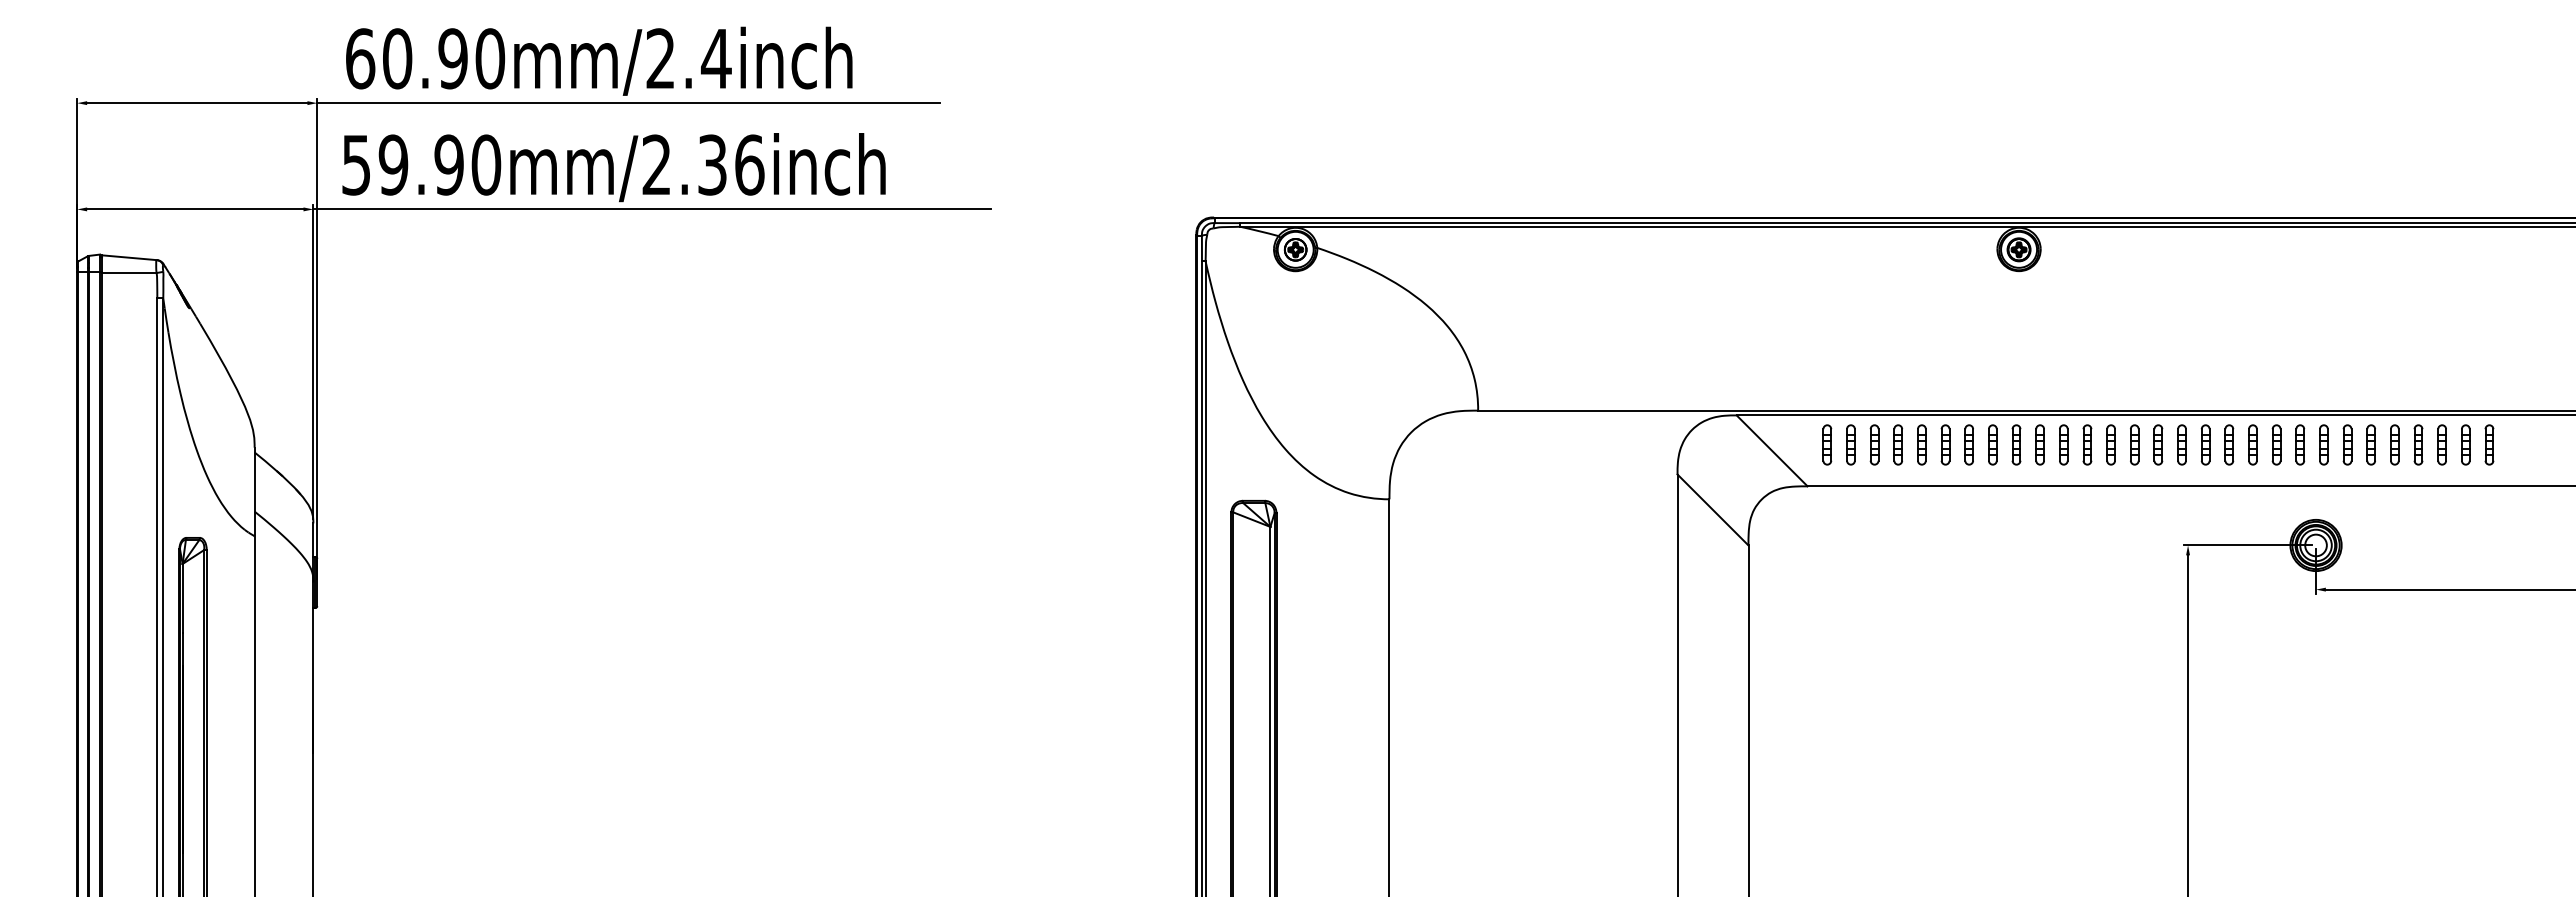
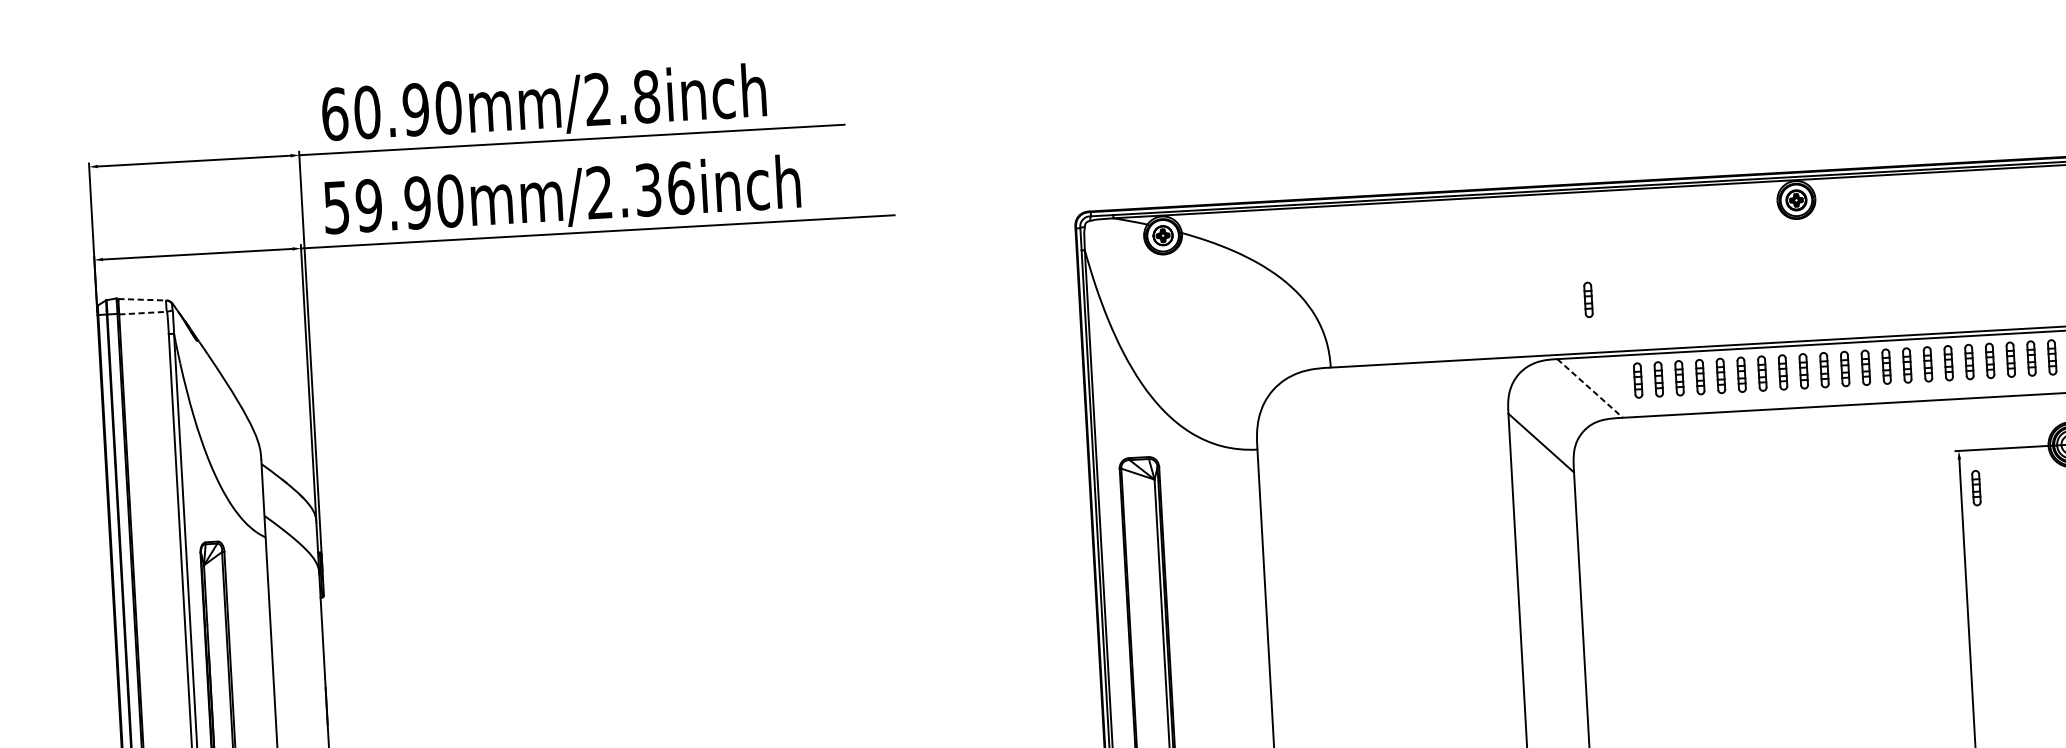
text: (715, 58) -> (645, 96), 60.90mm/2.4inch -> 60.90mm/2.8inch
line: (129, 257) -> (142, 299), solid -> dashed
line: (129, 273) -> (143, 313), solid -> dashed
part: (1775, 349) -> (1588, 299), added
line: (1772, 451) -> (1590, 388), solid -> dashed
part: (2205, 588) -> (1976, 487), added

